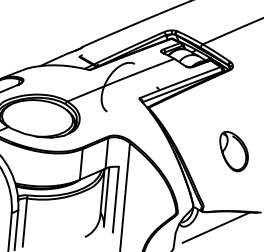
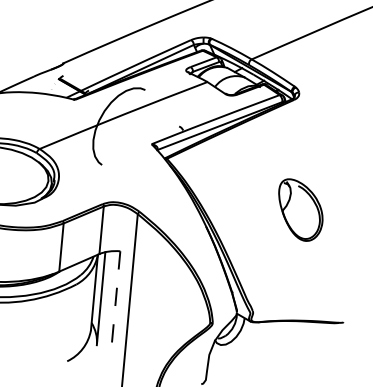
part: (233, 151) -> (299, 209), moved
line: (115, 199) -> (115, 302), solid -> dashed
line: (215, 227) -> (271, 346), removed

